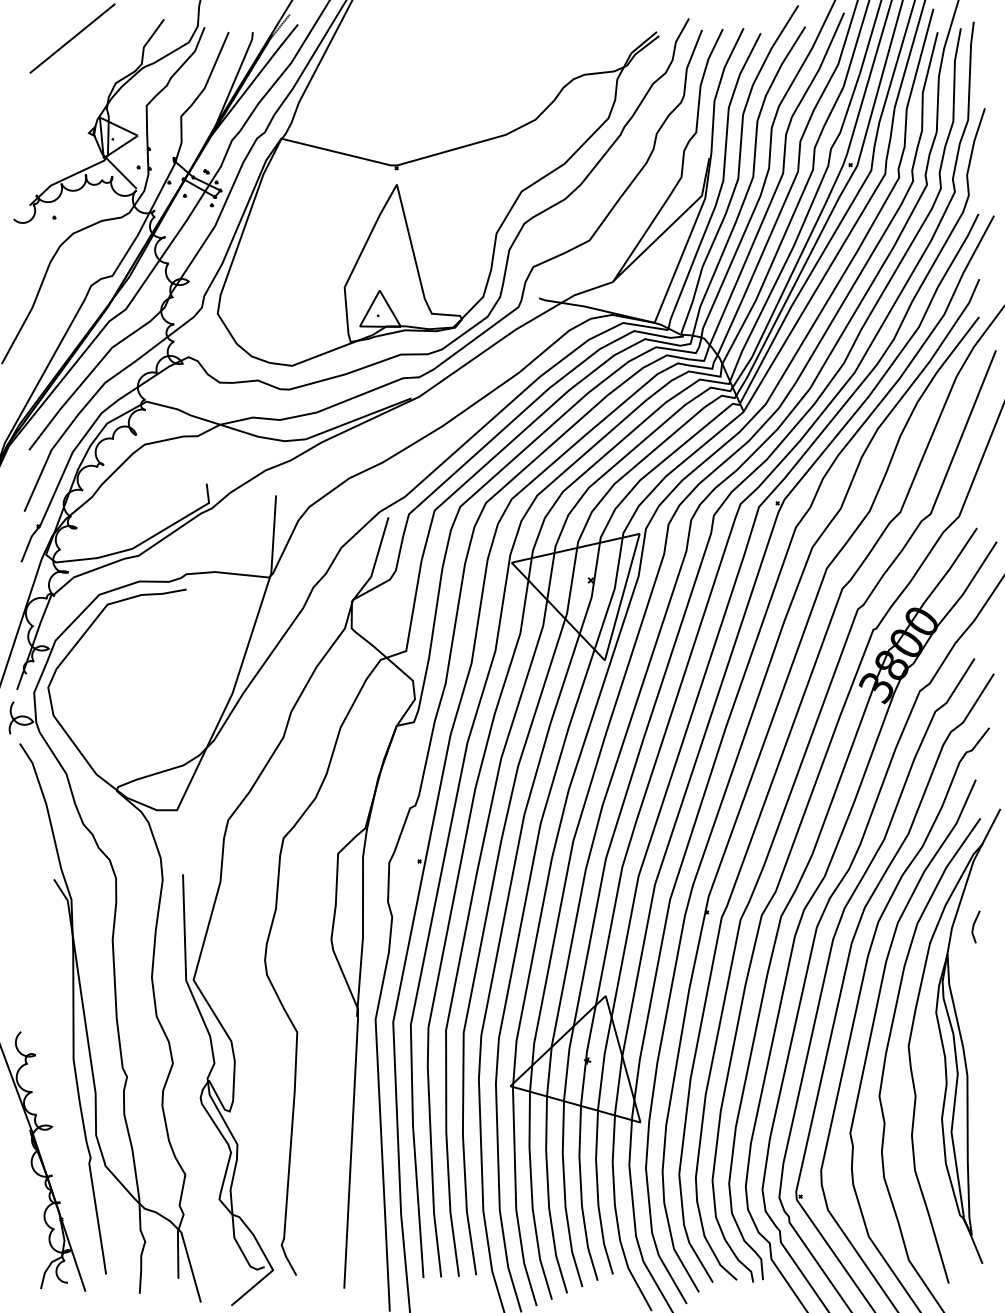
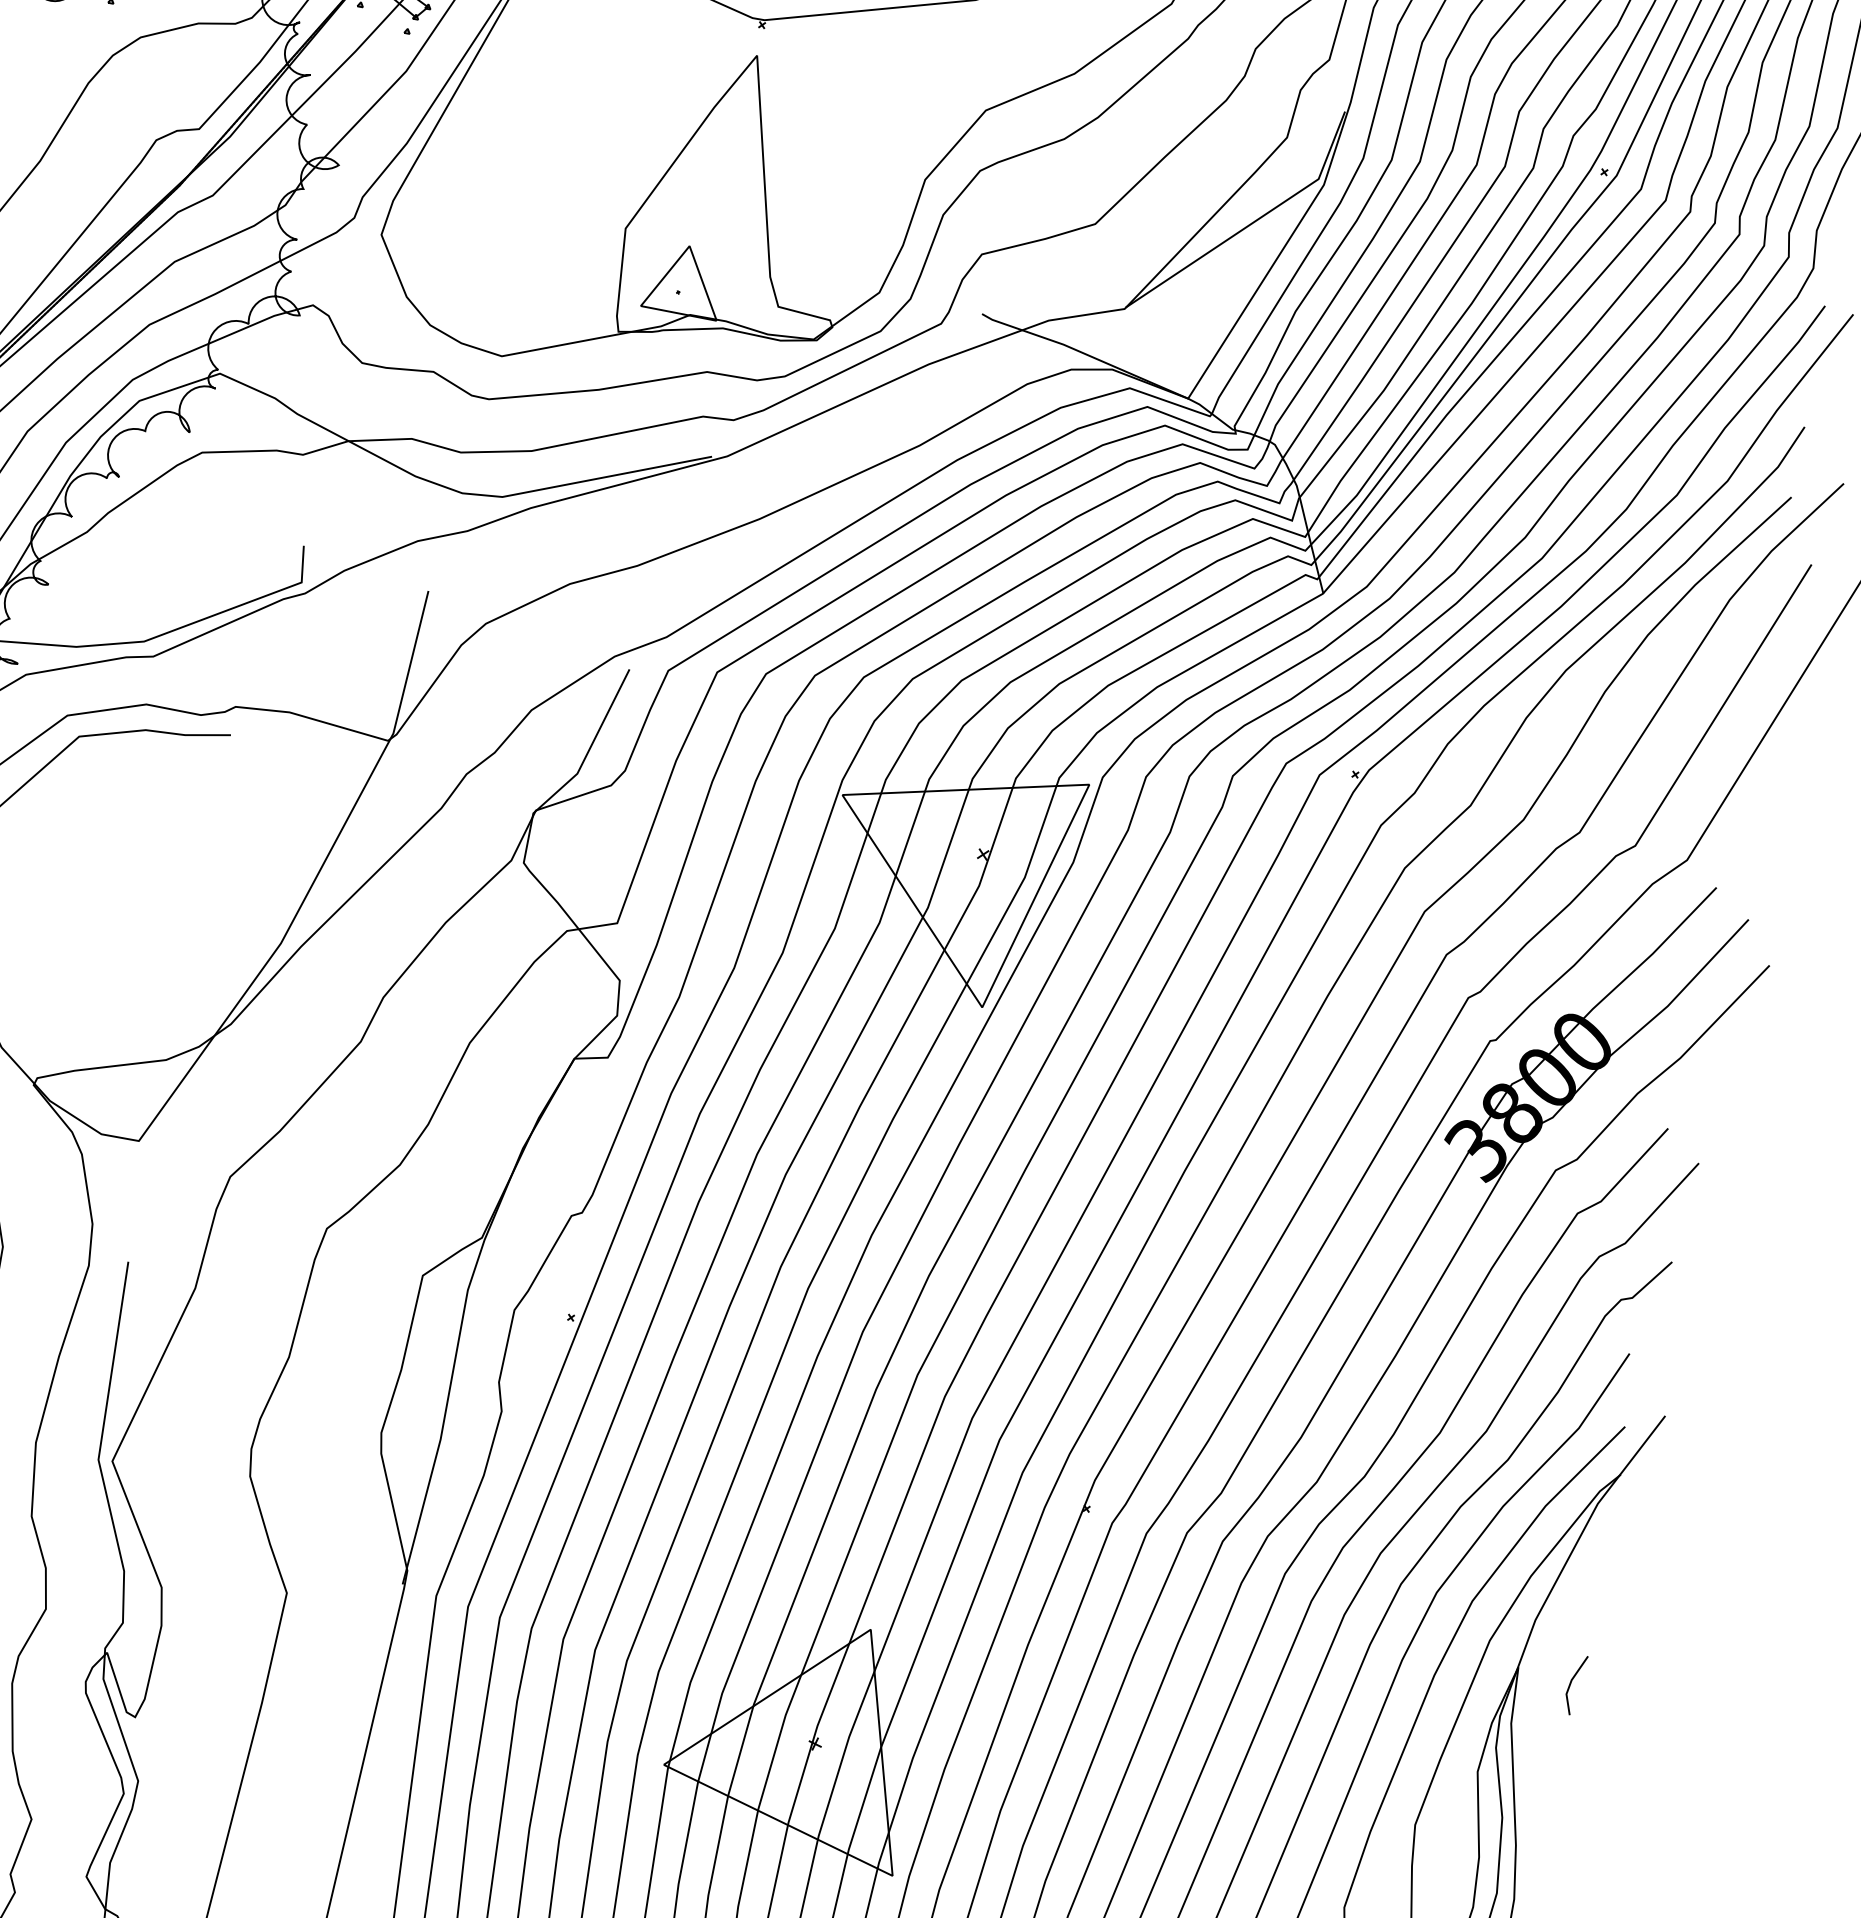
line: (974, 926) -> (1572, 1683), moved

